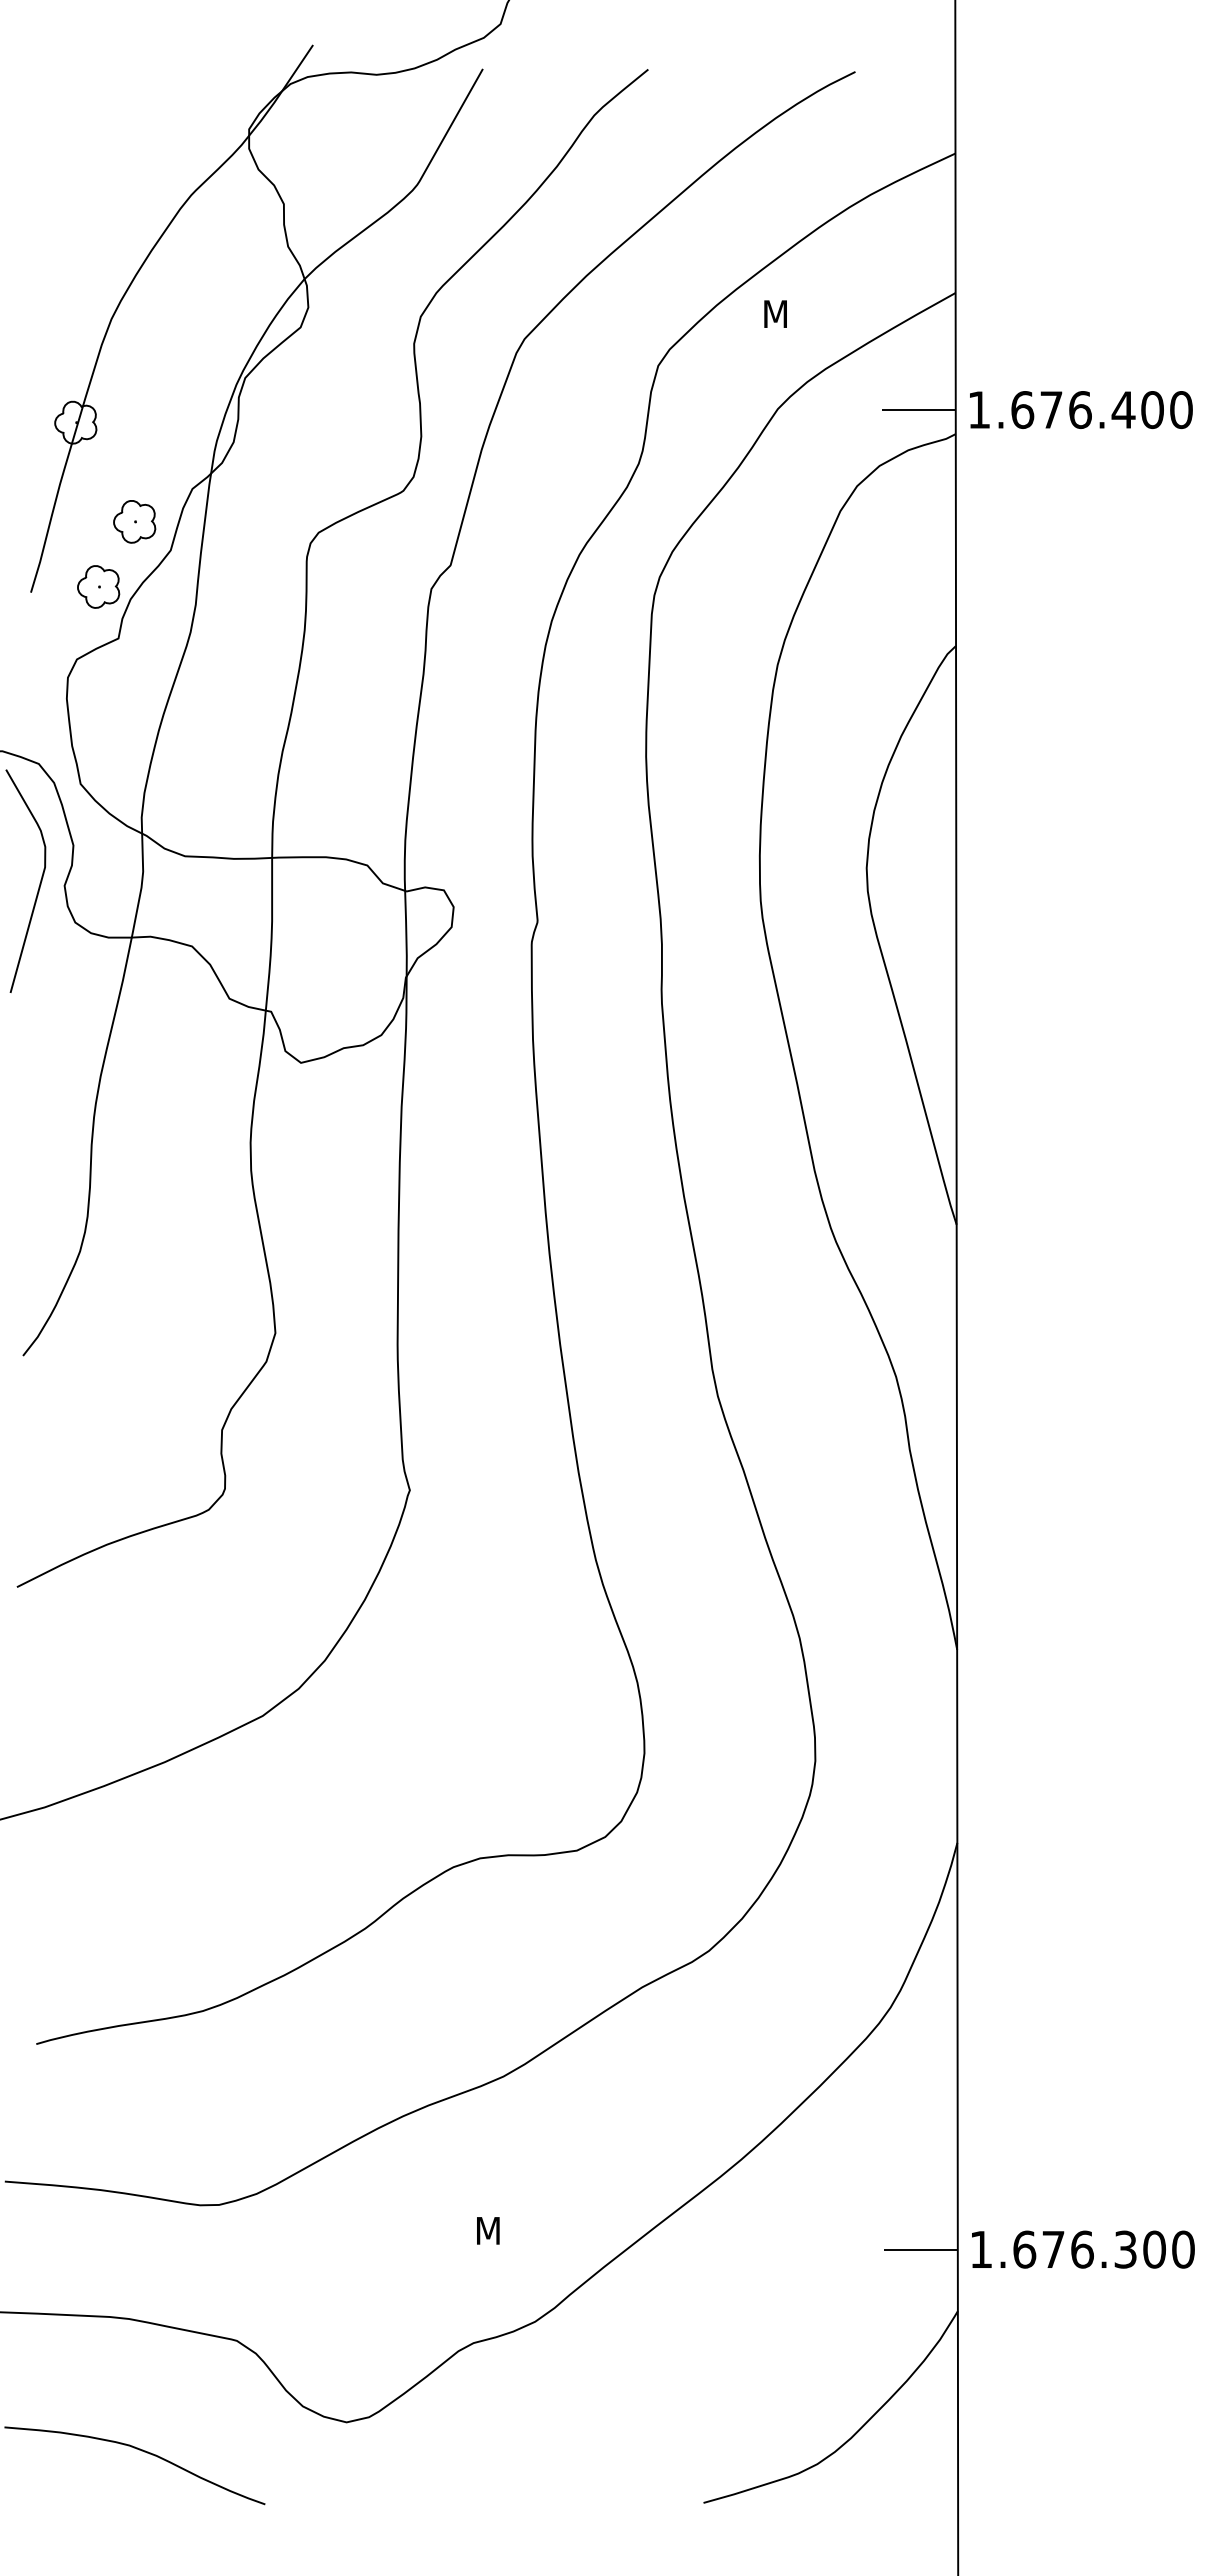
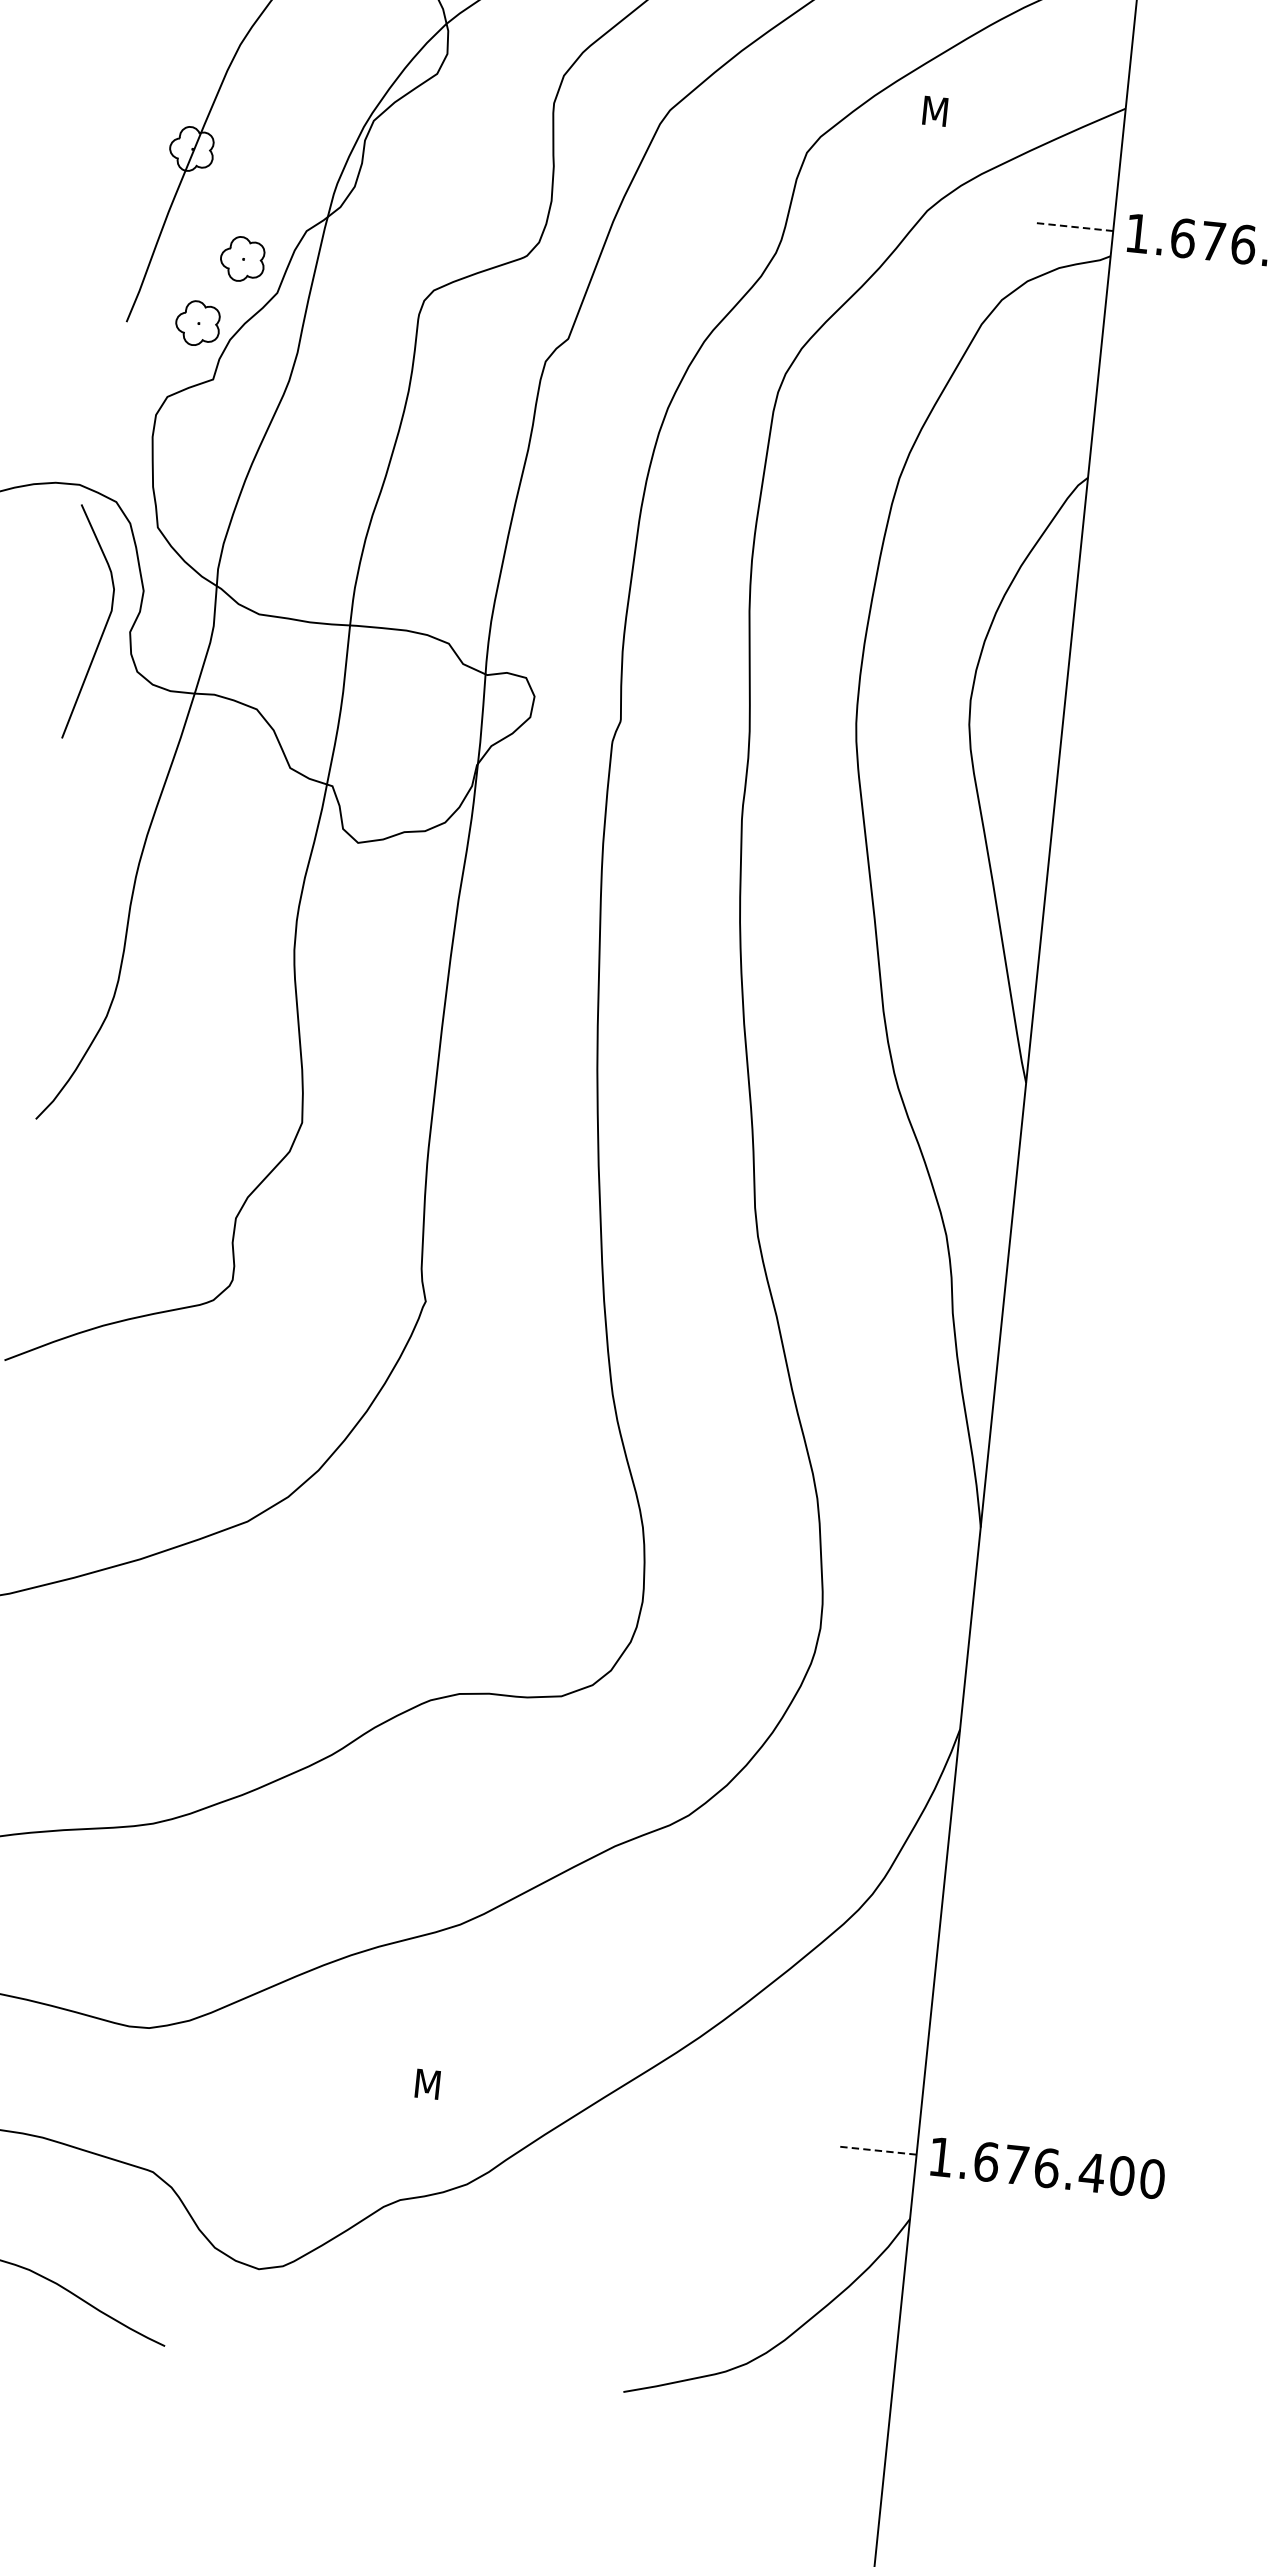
line: (918, 410) -> (1074, 227), solid -> dashed
line: (920, 2249) -> (877, 2150), solid -> dashed
text: (1125, 2249) -> (1091, 2172), 1.676.300 -> 1.676.400

